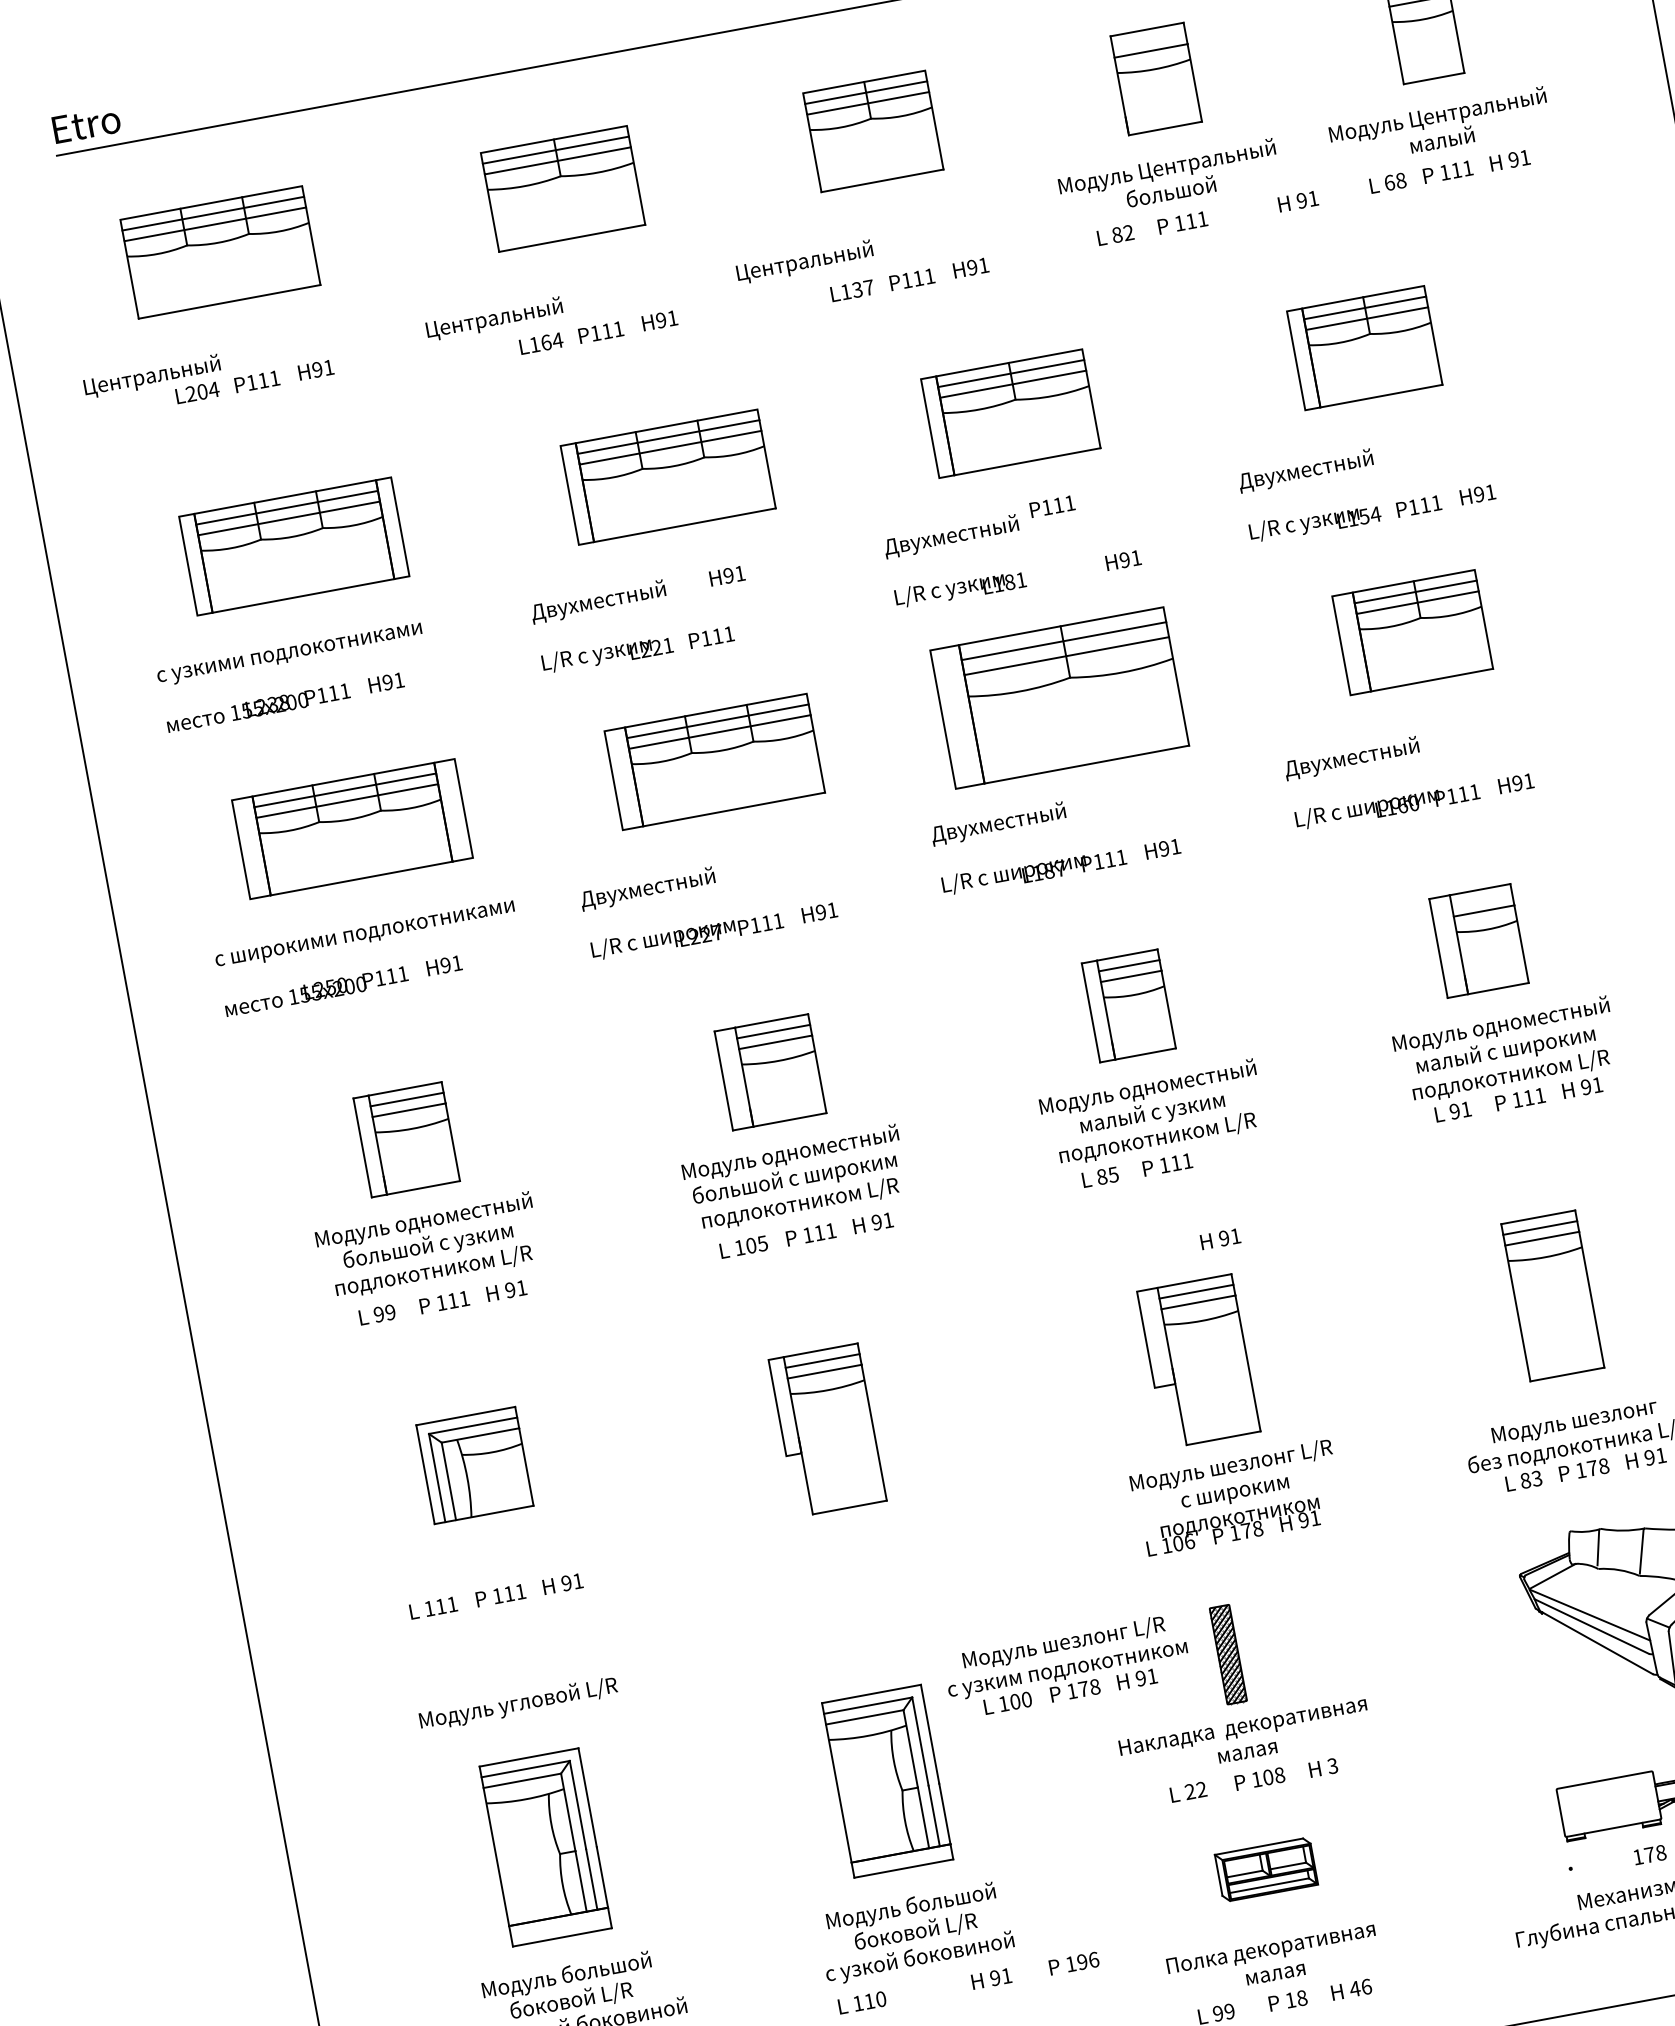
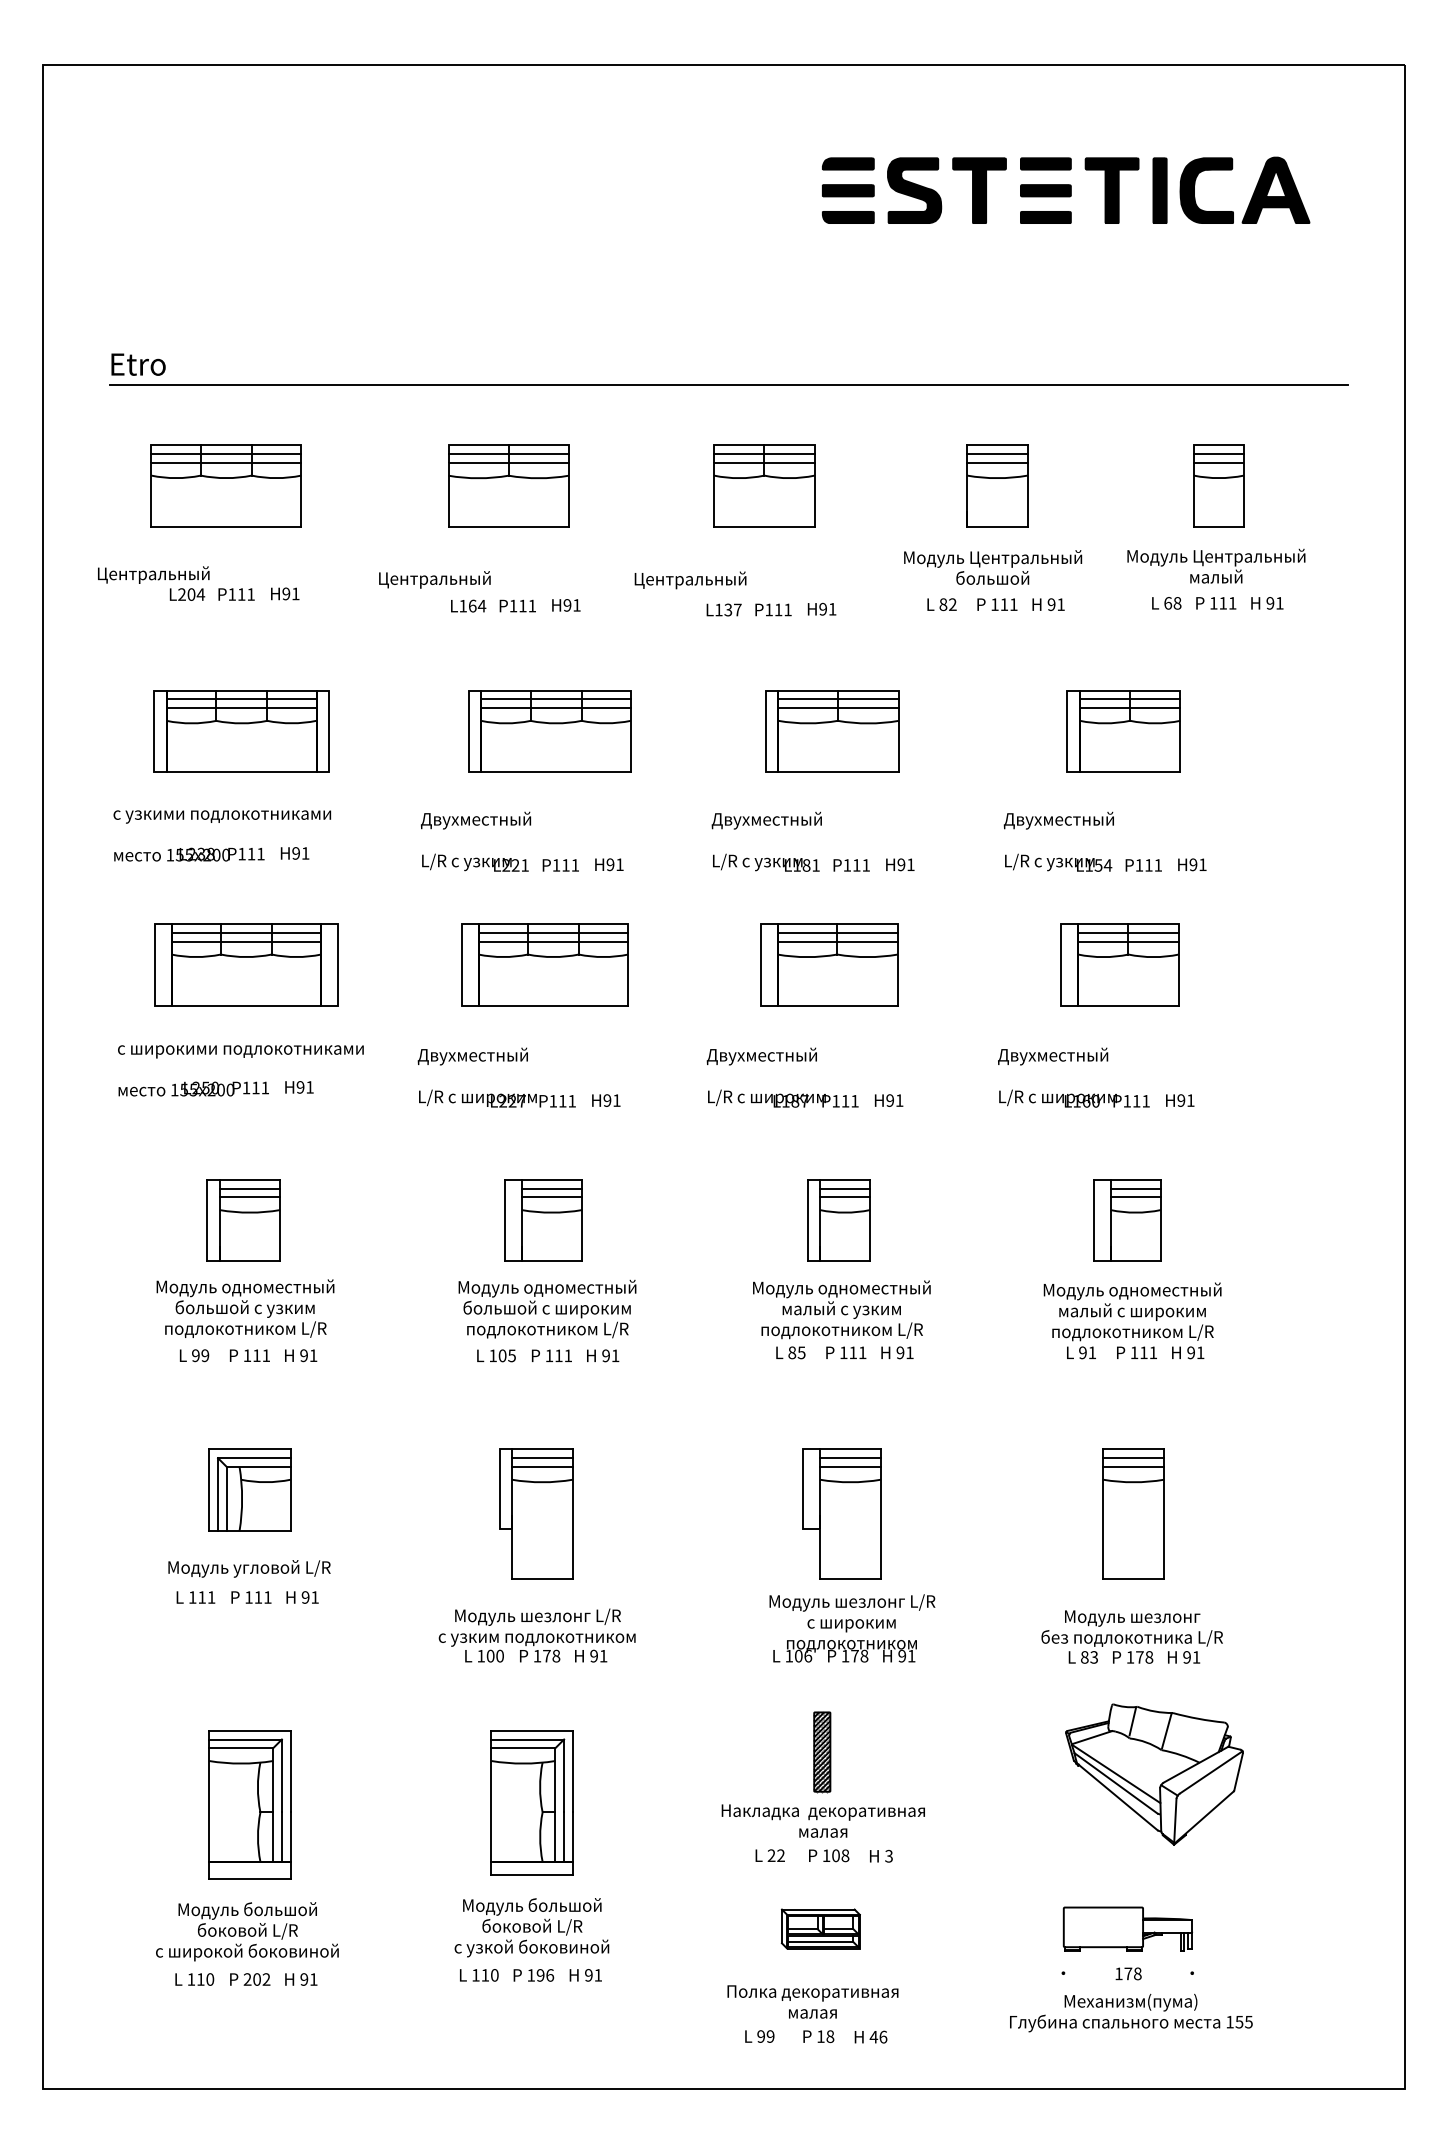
line: (1149, 40) -> (997, 454), added
text: (1298, 201) -> (1048, 604), moved
text: (1052, 506) -> (851, 865), moved
text: (727, 575) -> (609, 864), moved
part: (1059, 697) -> (829, 964), size x0.71
line: (1481, 900) -> (1135, 1188), added
text: (1220, 1238) -> (897, 1352), moved
text: (1066, 1666) -> (536, 1635), moved
text: (518, 1703) -> (249, 1568), moved
text: (1073, 1963) -> (533, 1975), moved

